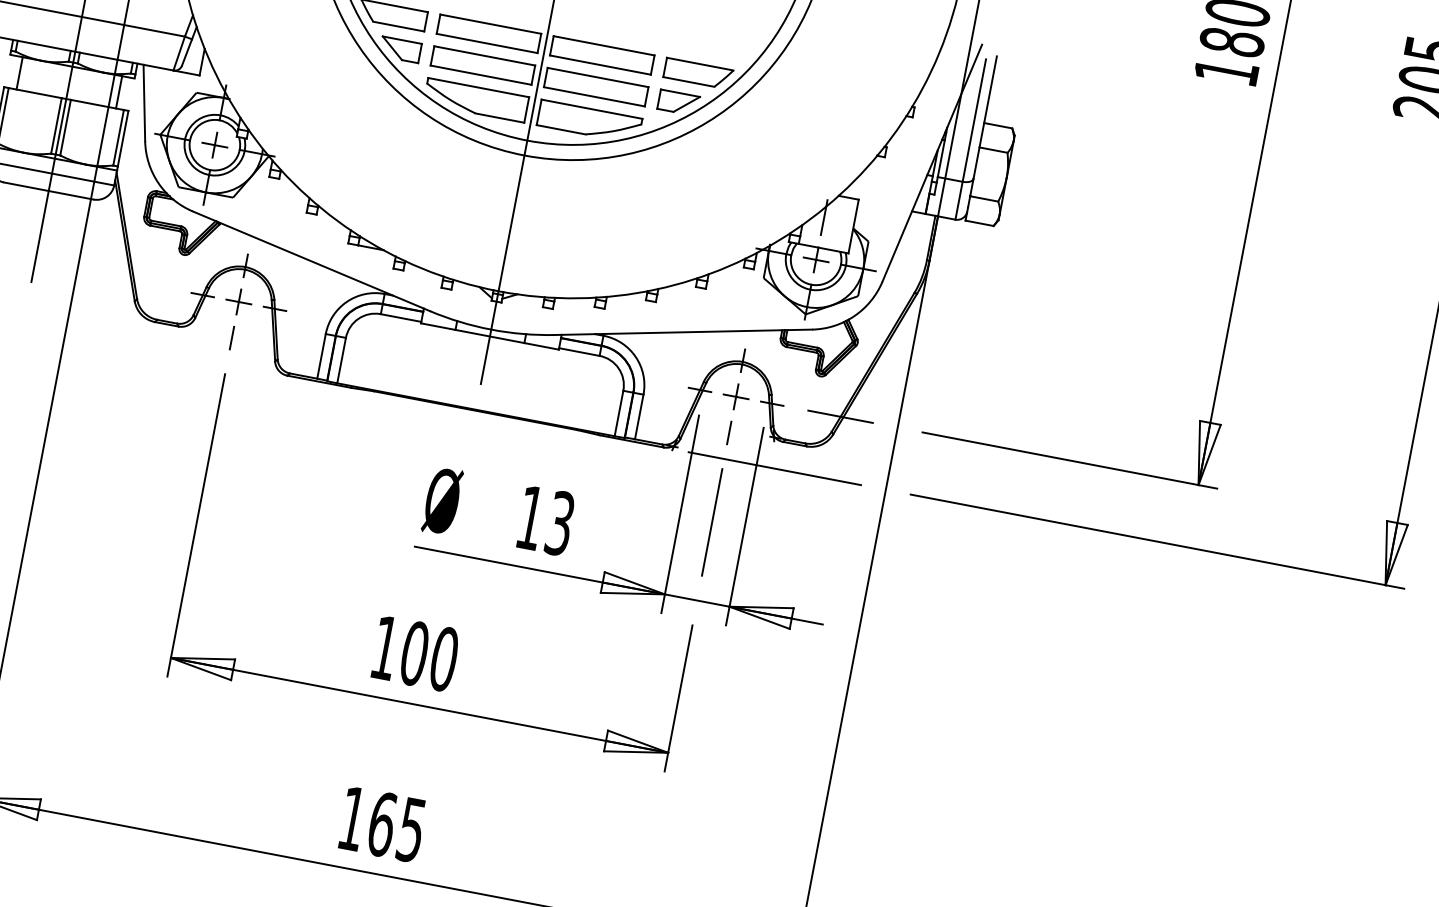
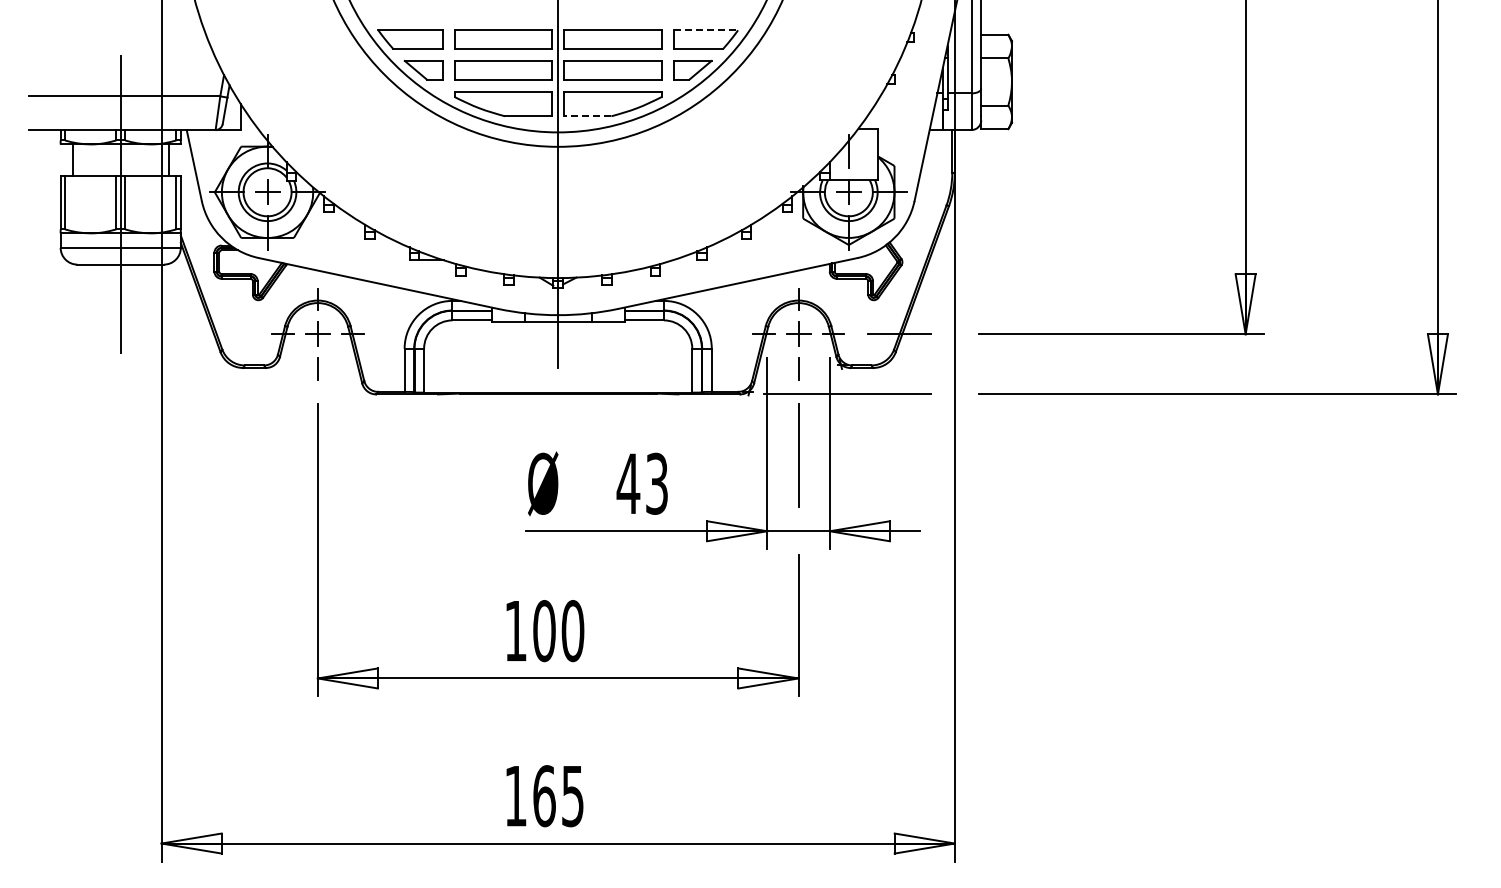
line: (700, 64) -> (706, 30), solid -> dashed
line: (560, 129) -> (587, 116), solid -> dashed
text: (530, 517) -> (628, 483), 13 -> 43

